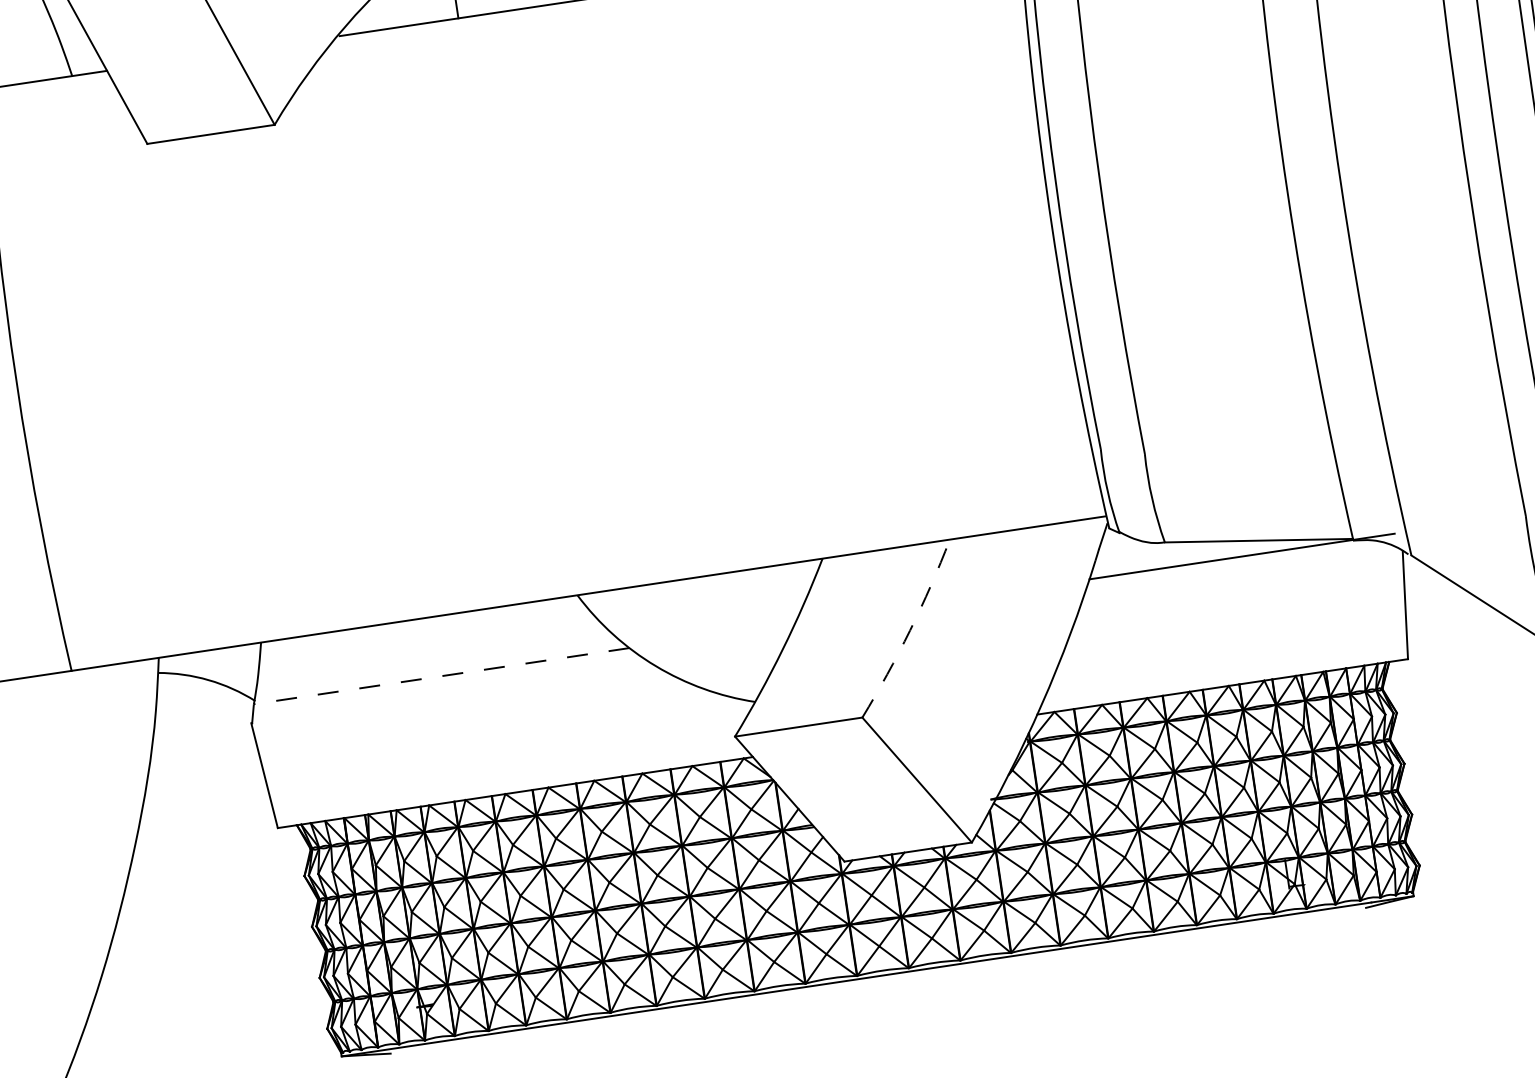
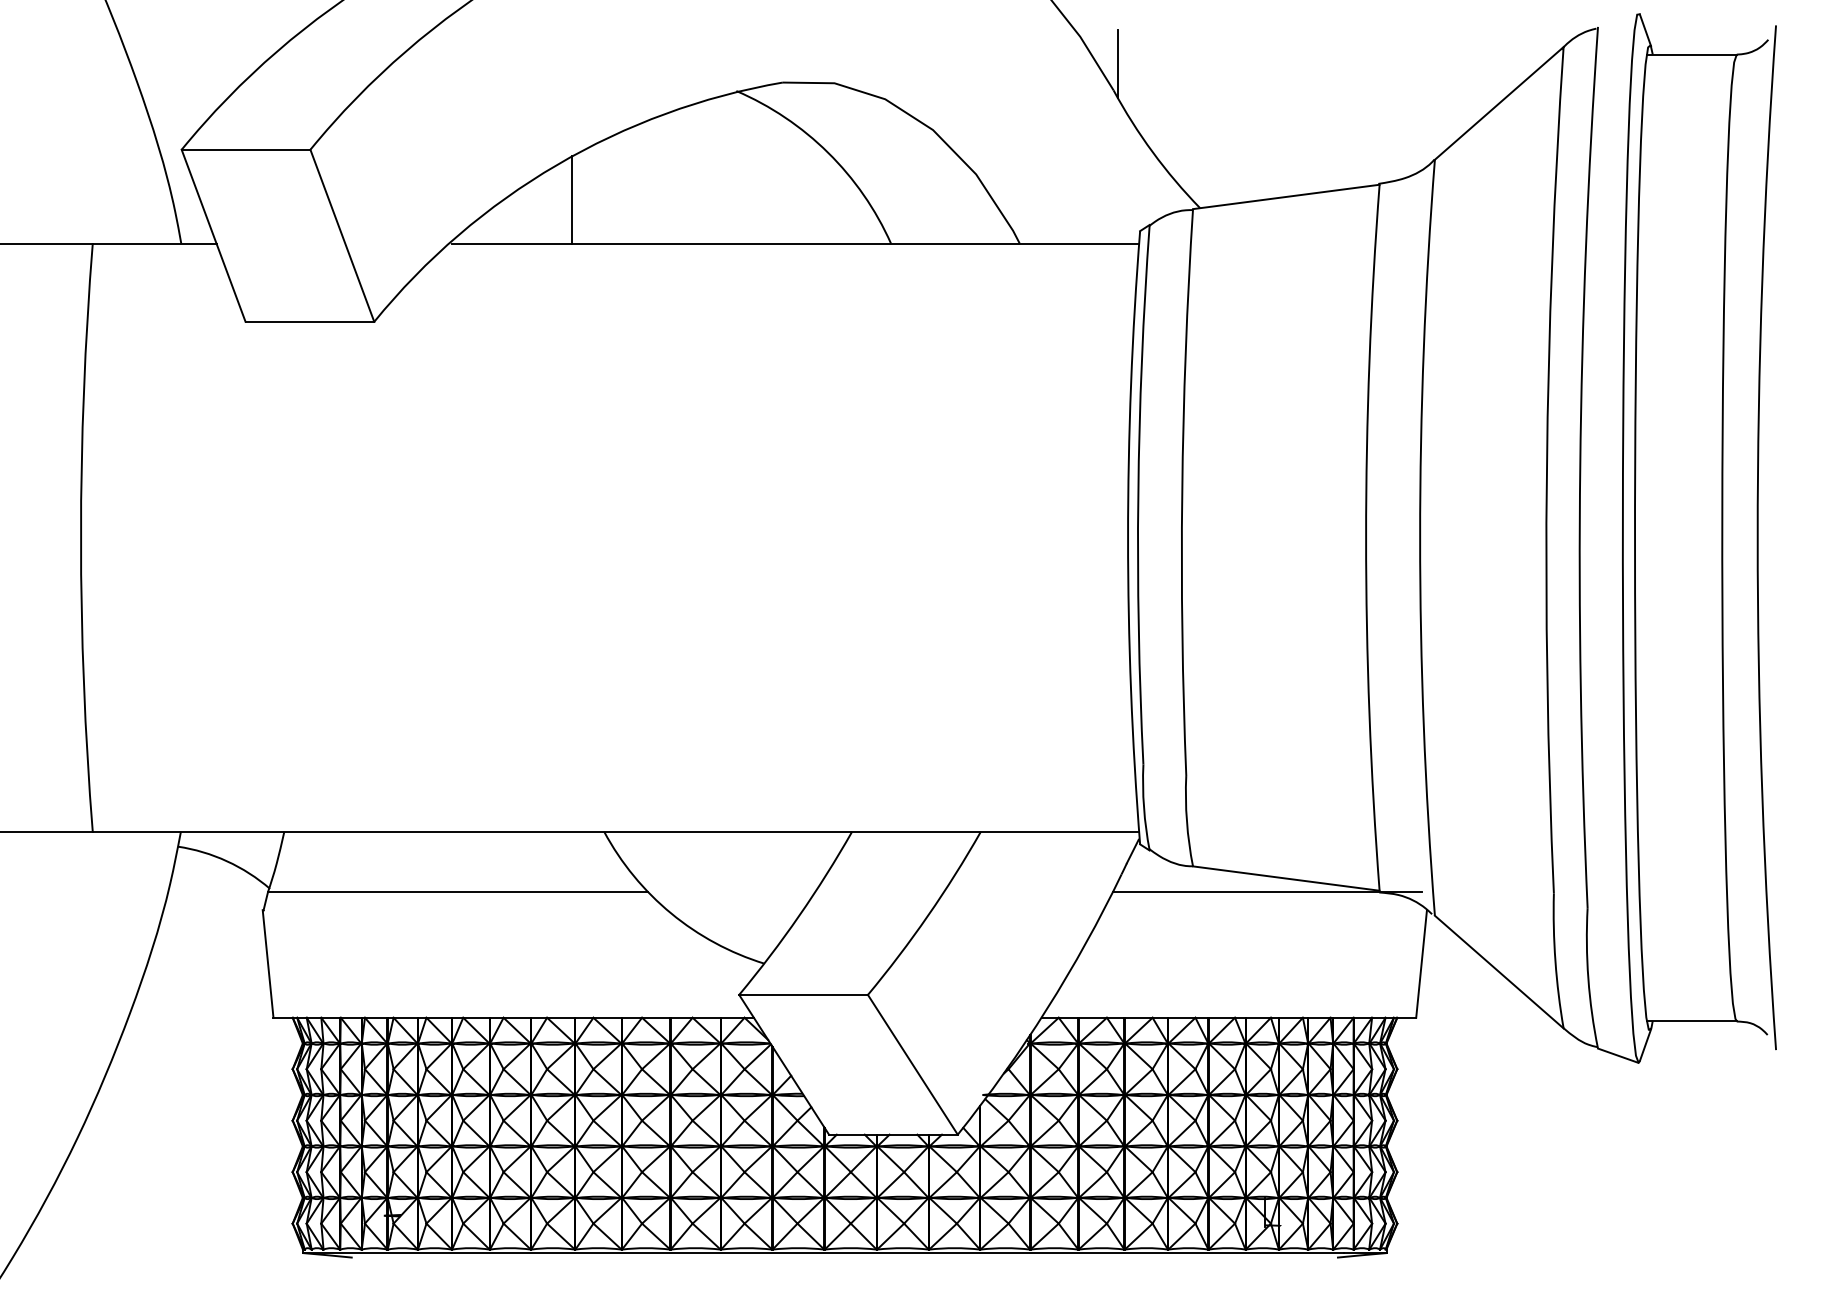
arc: (909, 630) -> (927, 915), dashed -> solid
line: (441, 675) -> (457, 891), dashed -> solid

